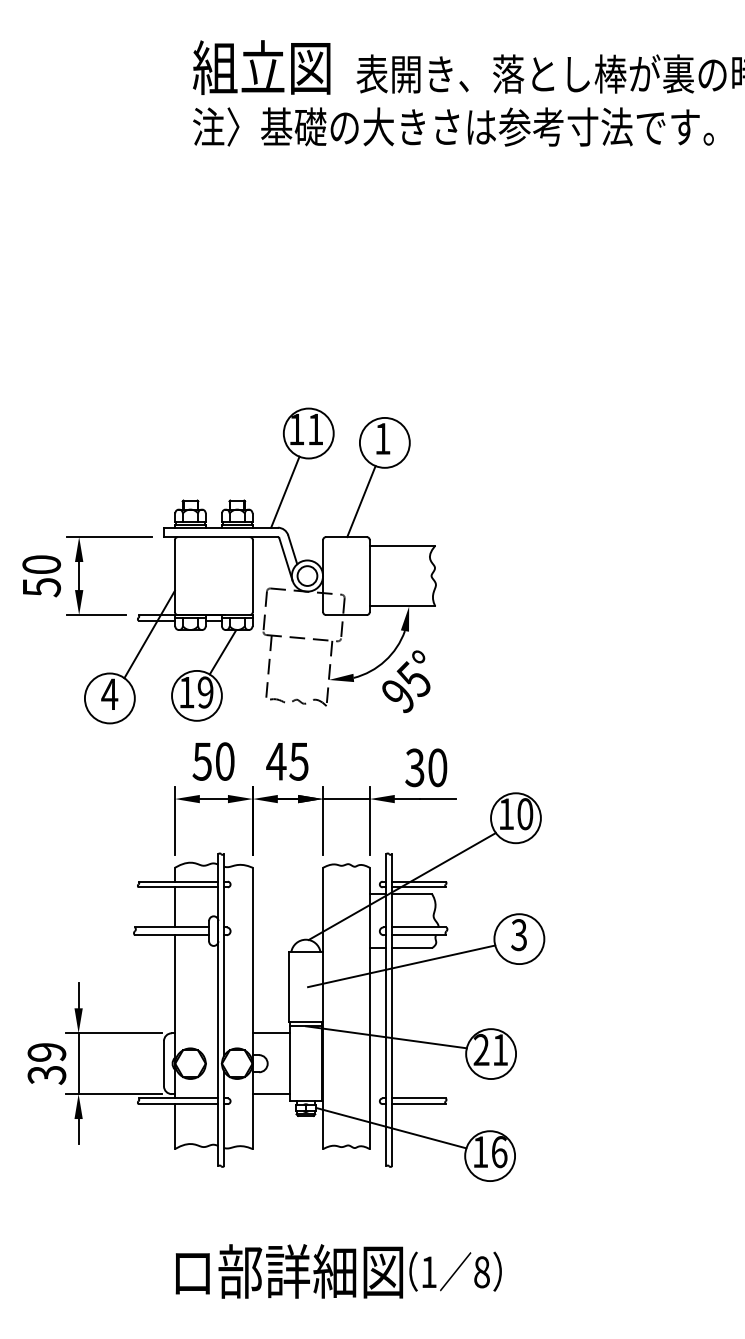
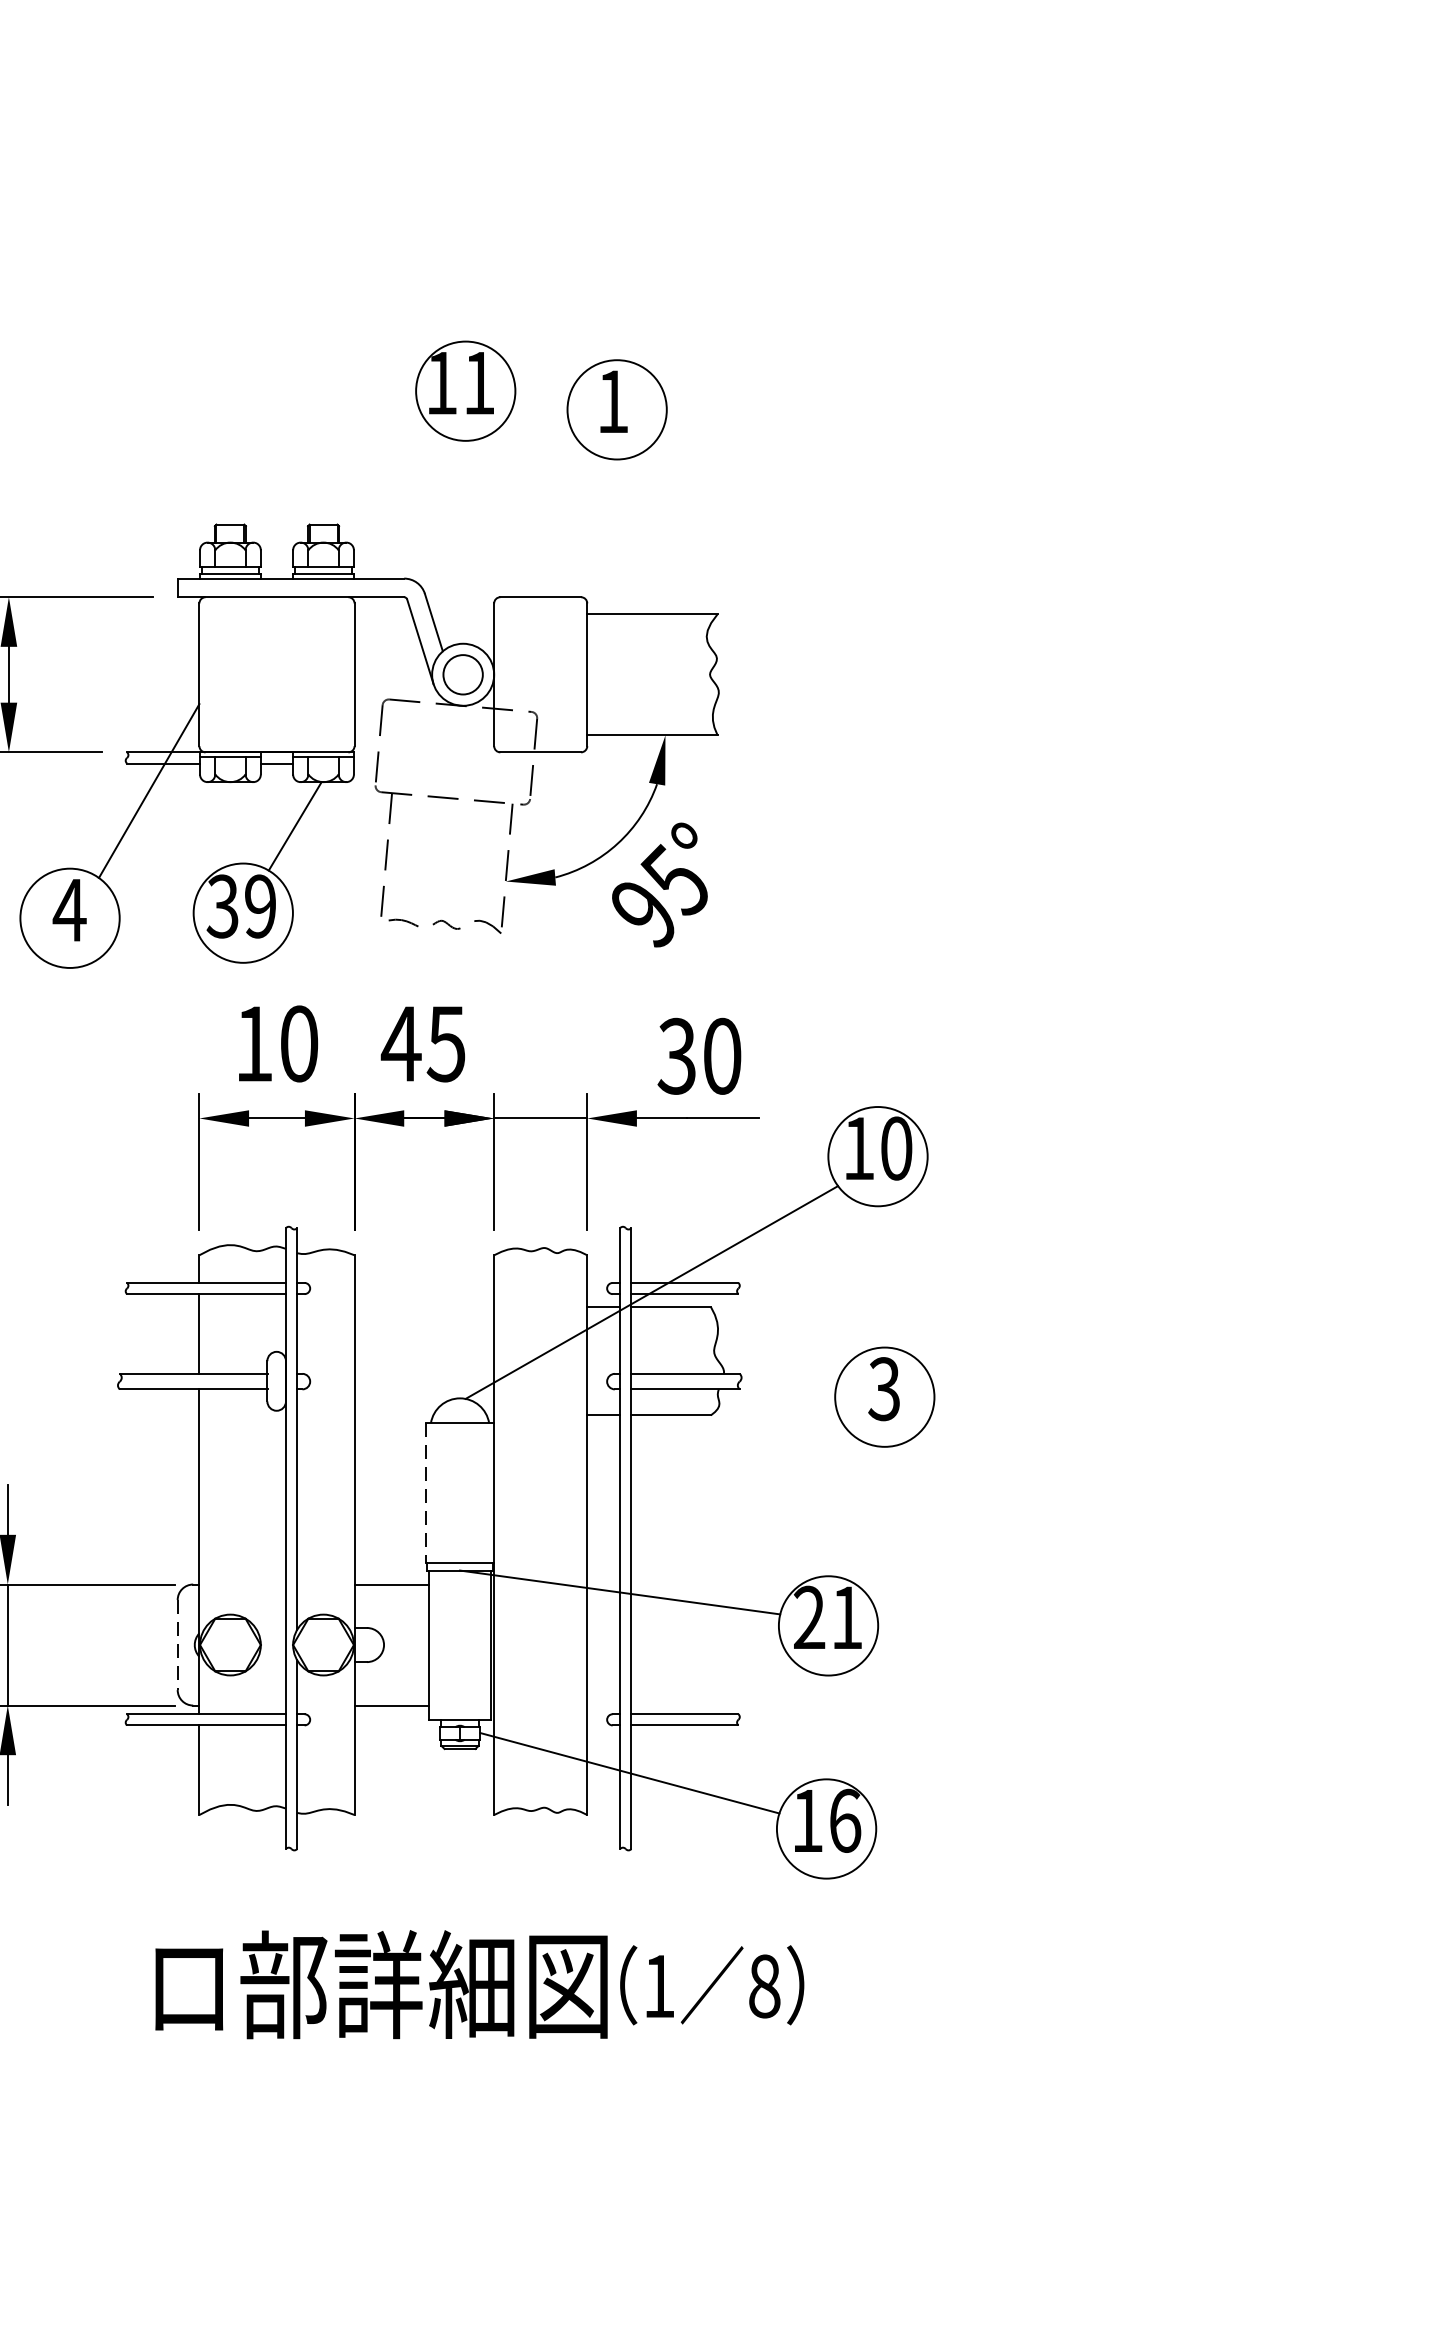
line: (285, 491) -> (419, 506), removed
line: (361, 501) -> (570, 526), removed
text: (186, 692) -> (222, 906), 19 -> 39
text: (201, 761) -> (252, 1043), 50 -> 10
line: (401, 966) -> (650, 1451), removed
line: (288, 987) -> (425, 1493), solid -> dashed
line: (164, 1063) -> (178, 1644), solid -> dashed
text: (338, 1271) -> (479, 1984), moved

